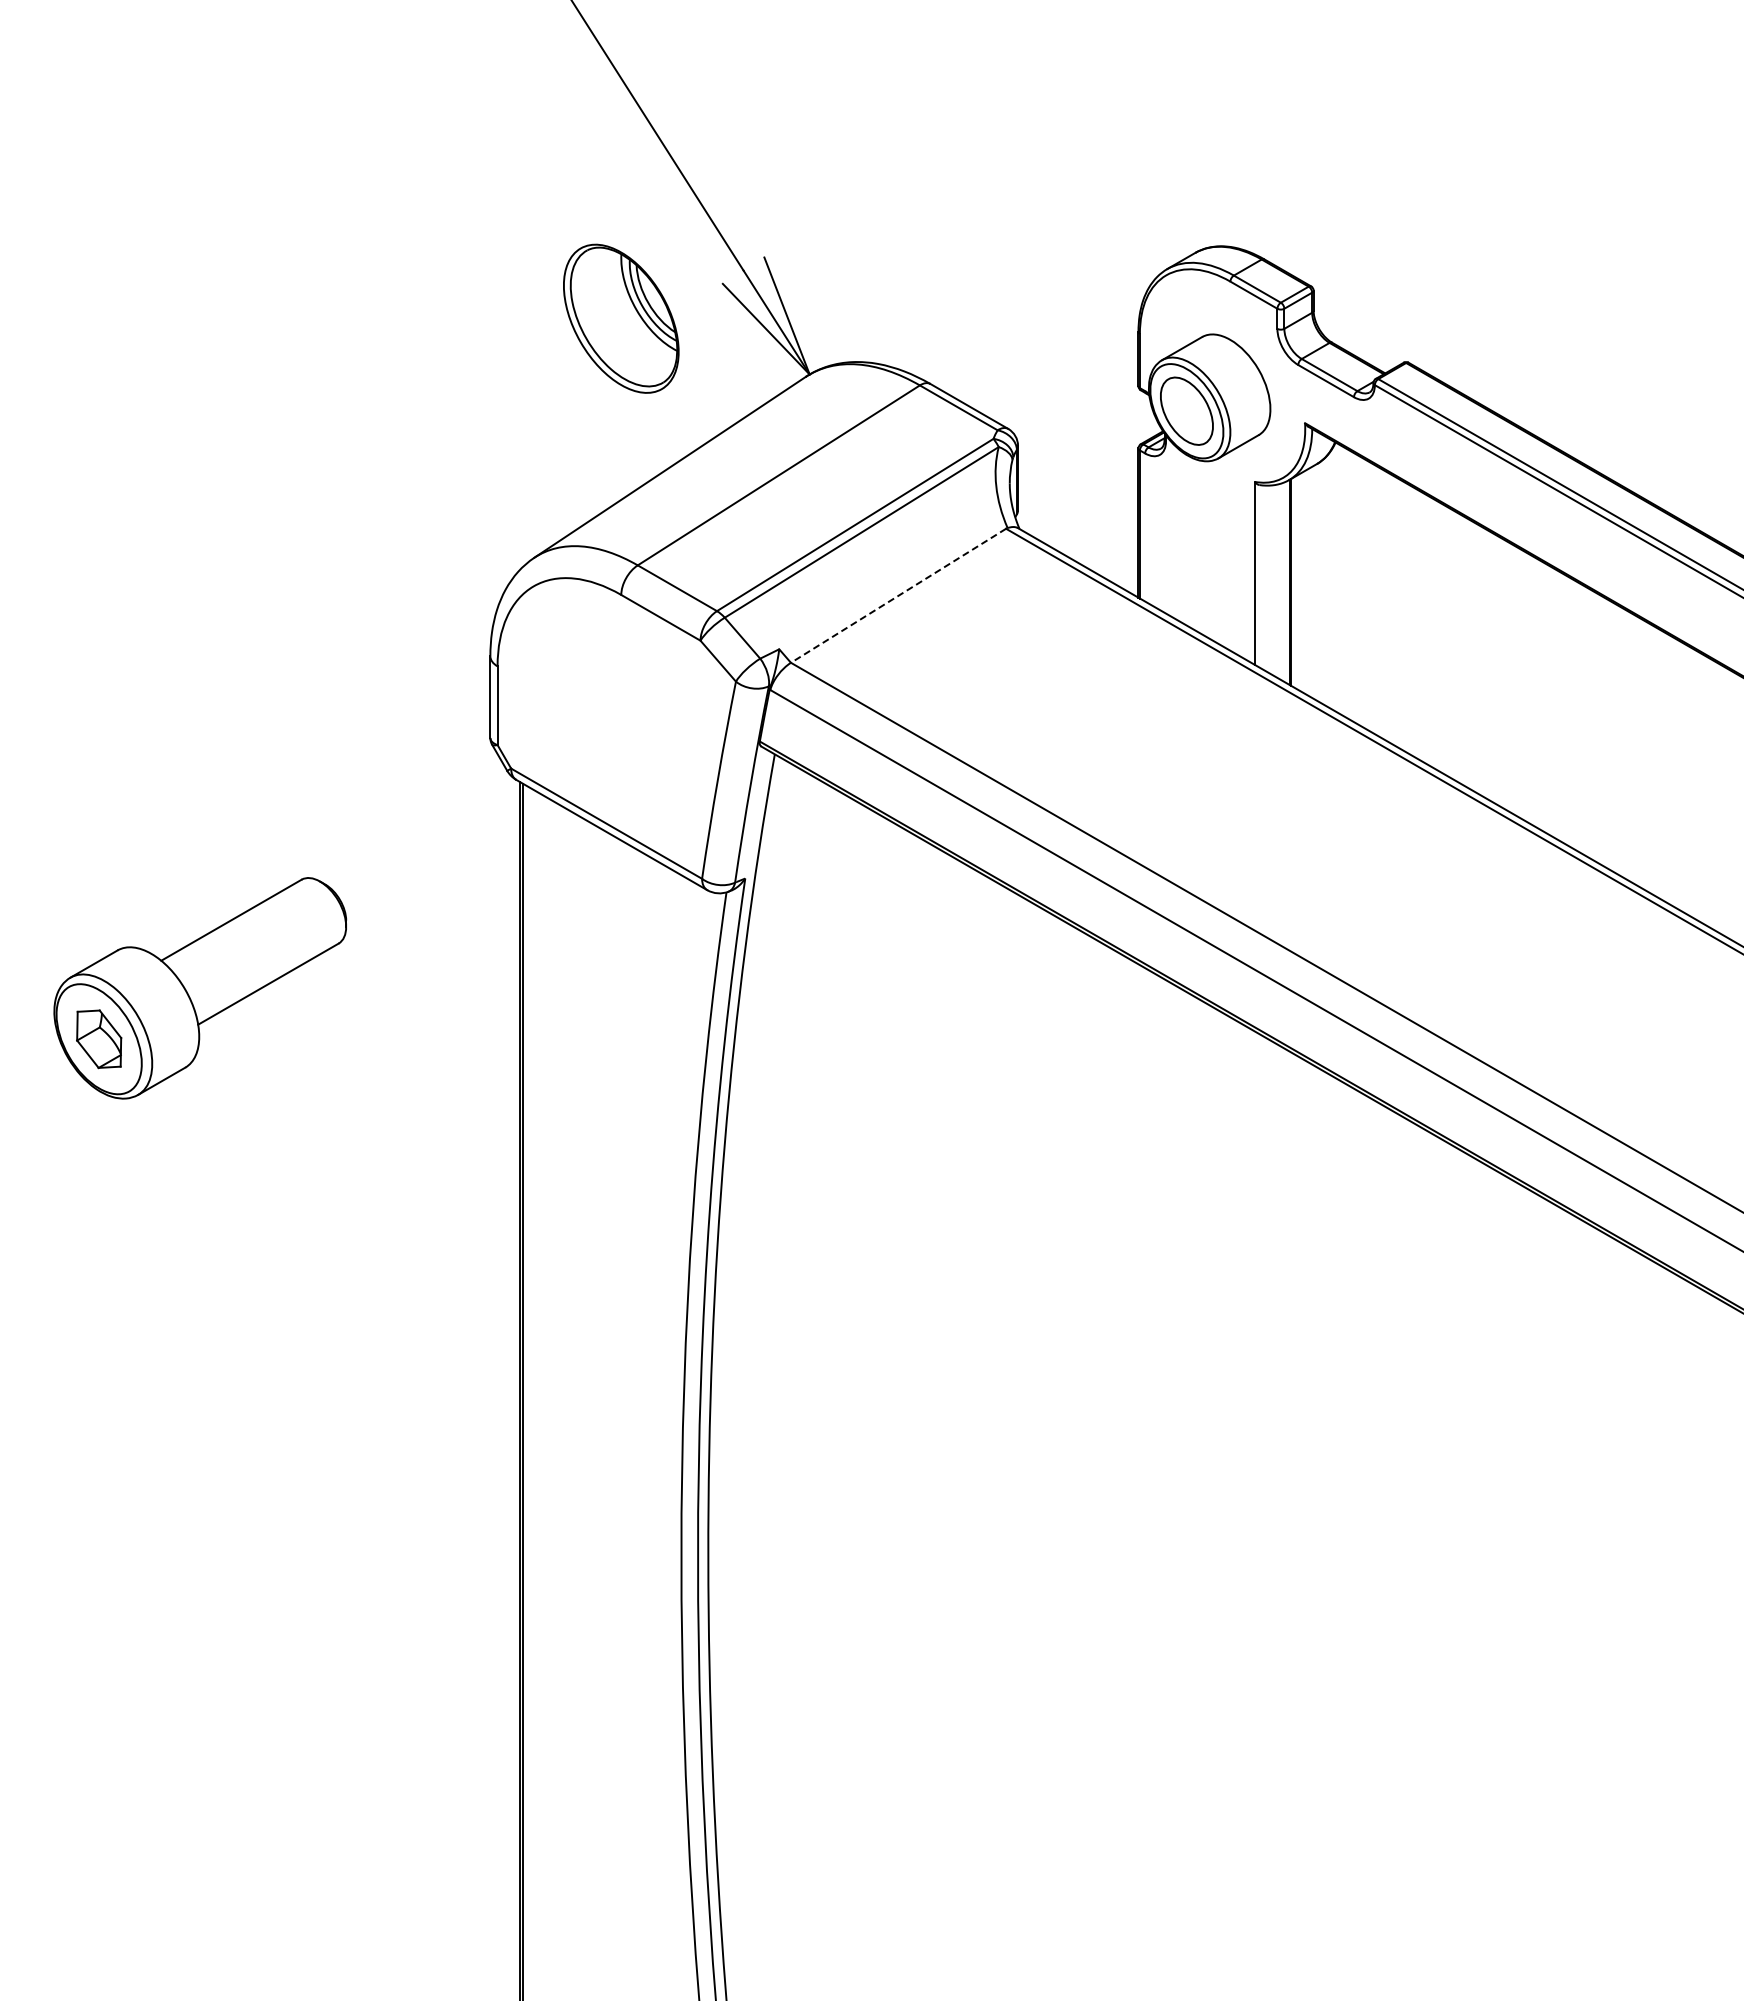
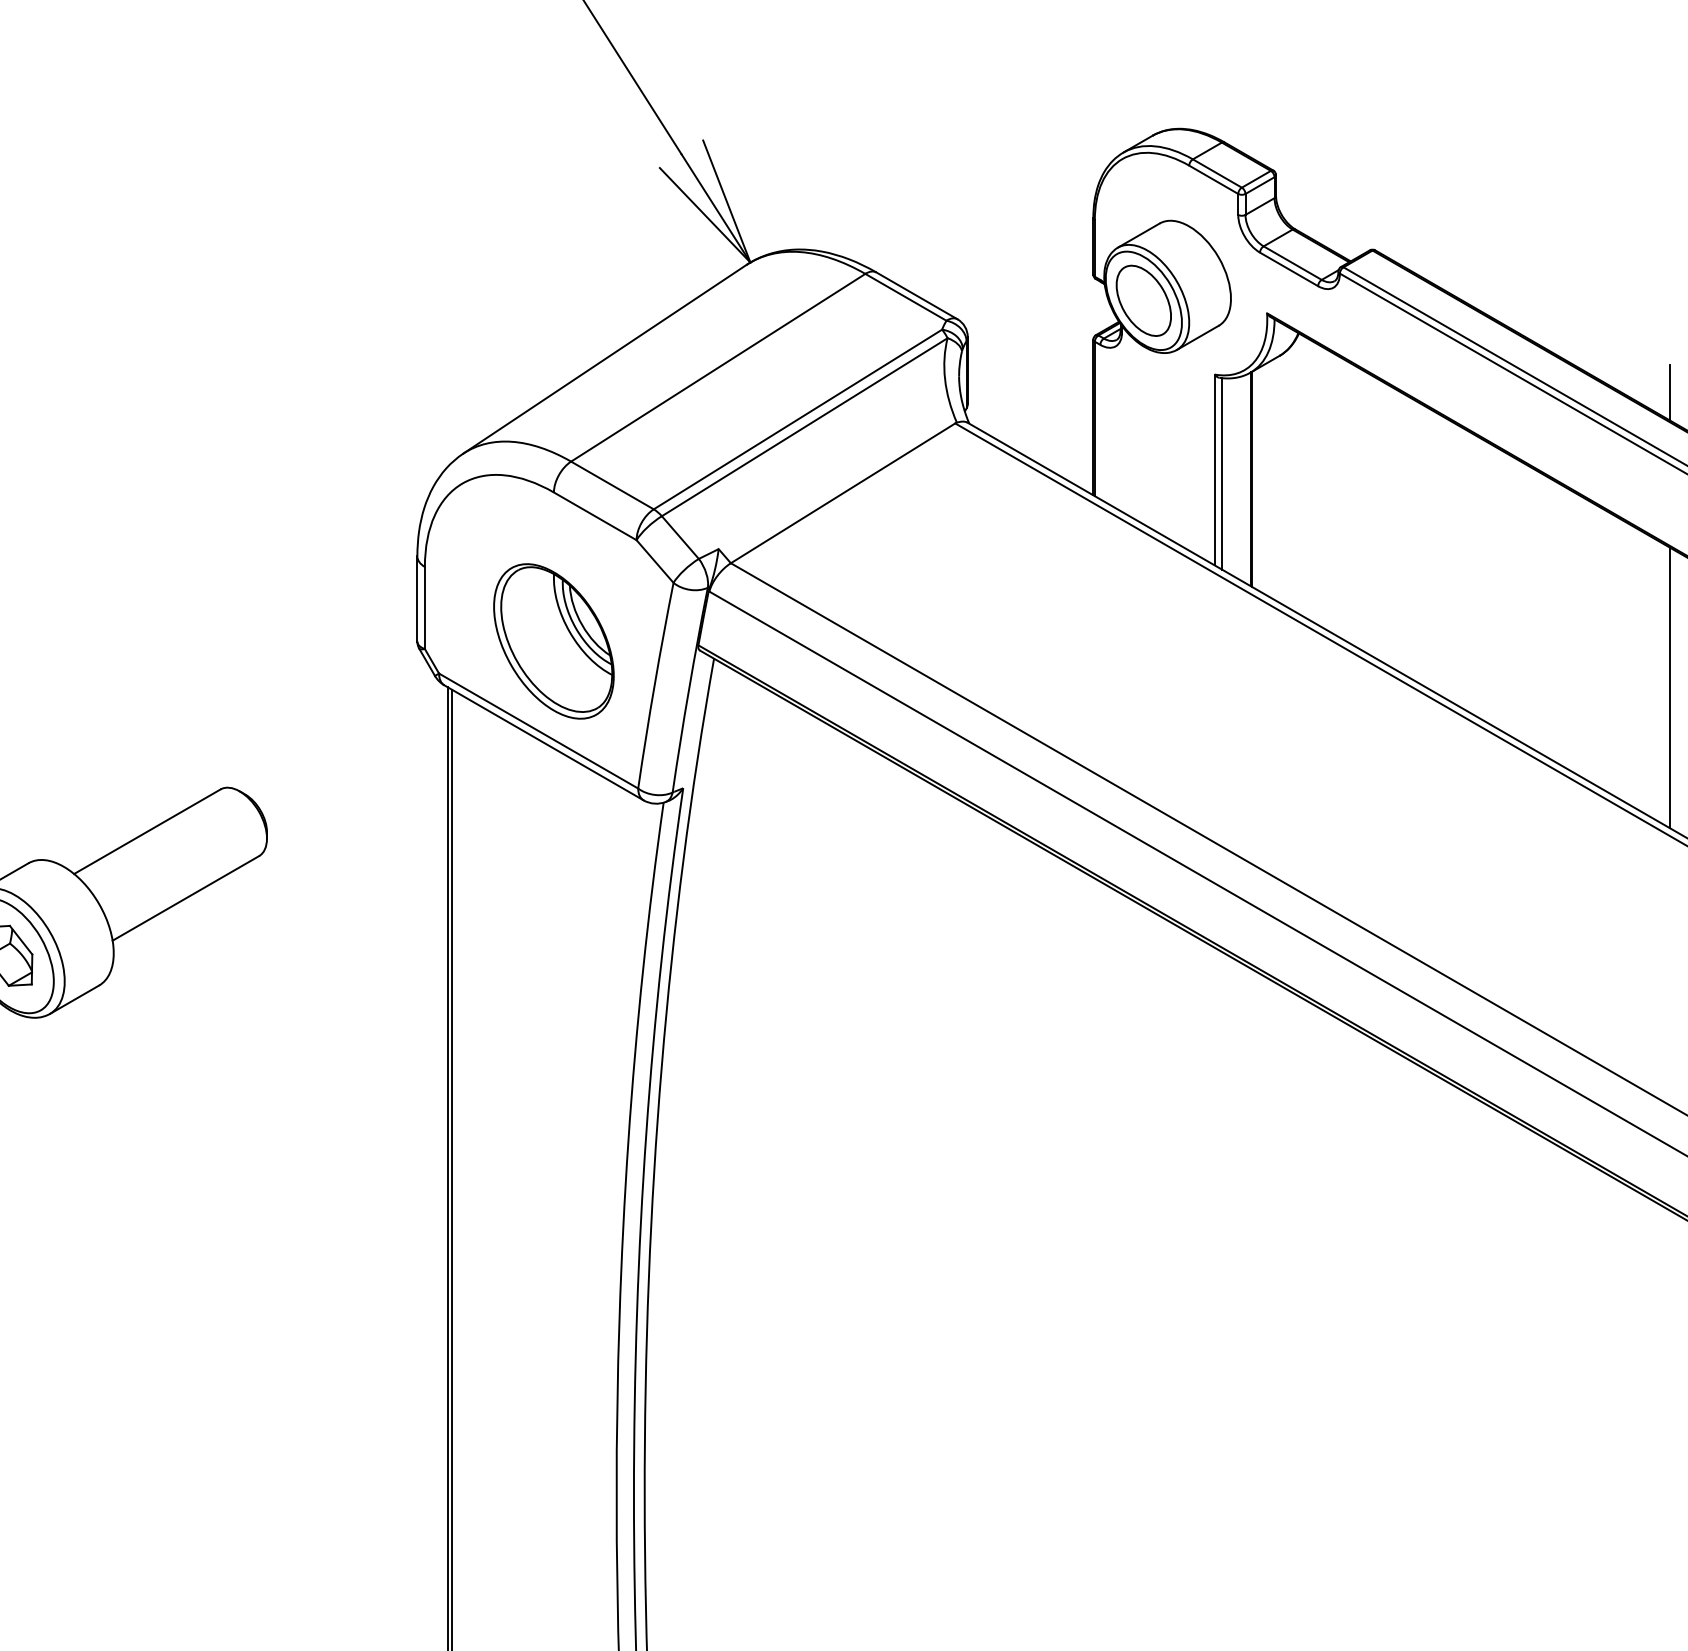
part: (621, 318) -> (554, 641), moved
line: (1691, 499) -> (1670, 392), added
line: (1261, 576) -> (1221, 473), added
line: (898, 595) -> (843, 493), dashed -> solid
line: (1691, 782) -> (1670, 688), added

